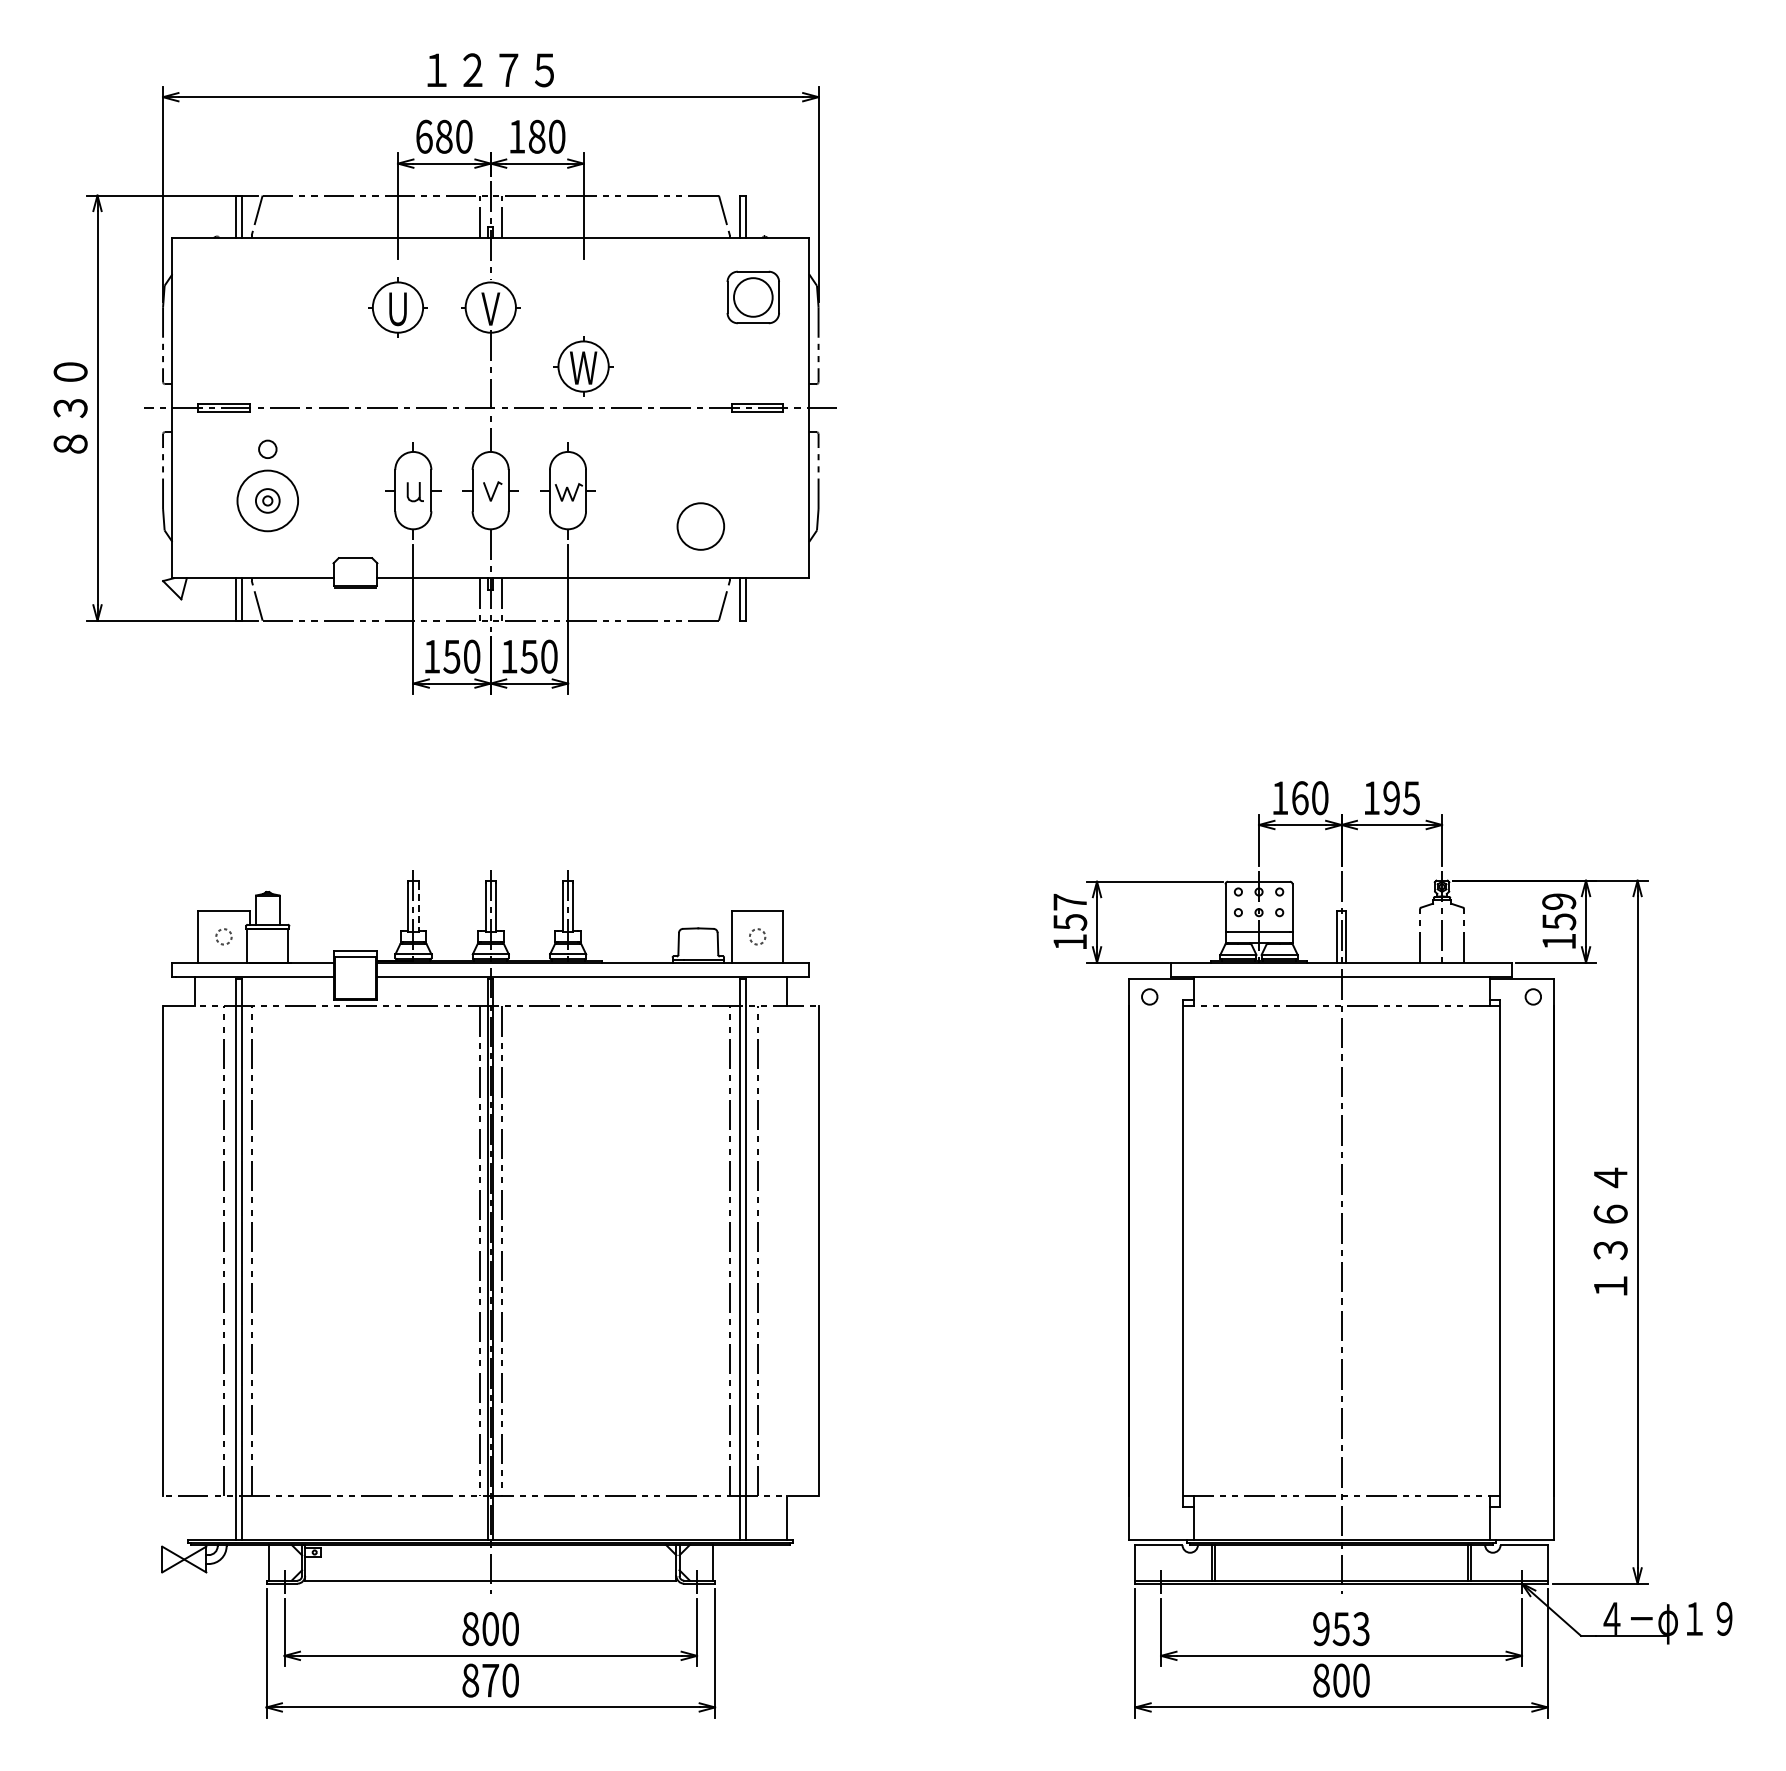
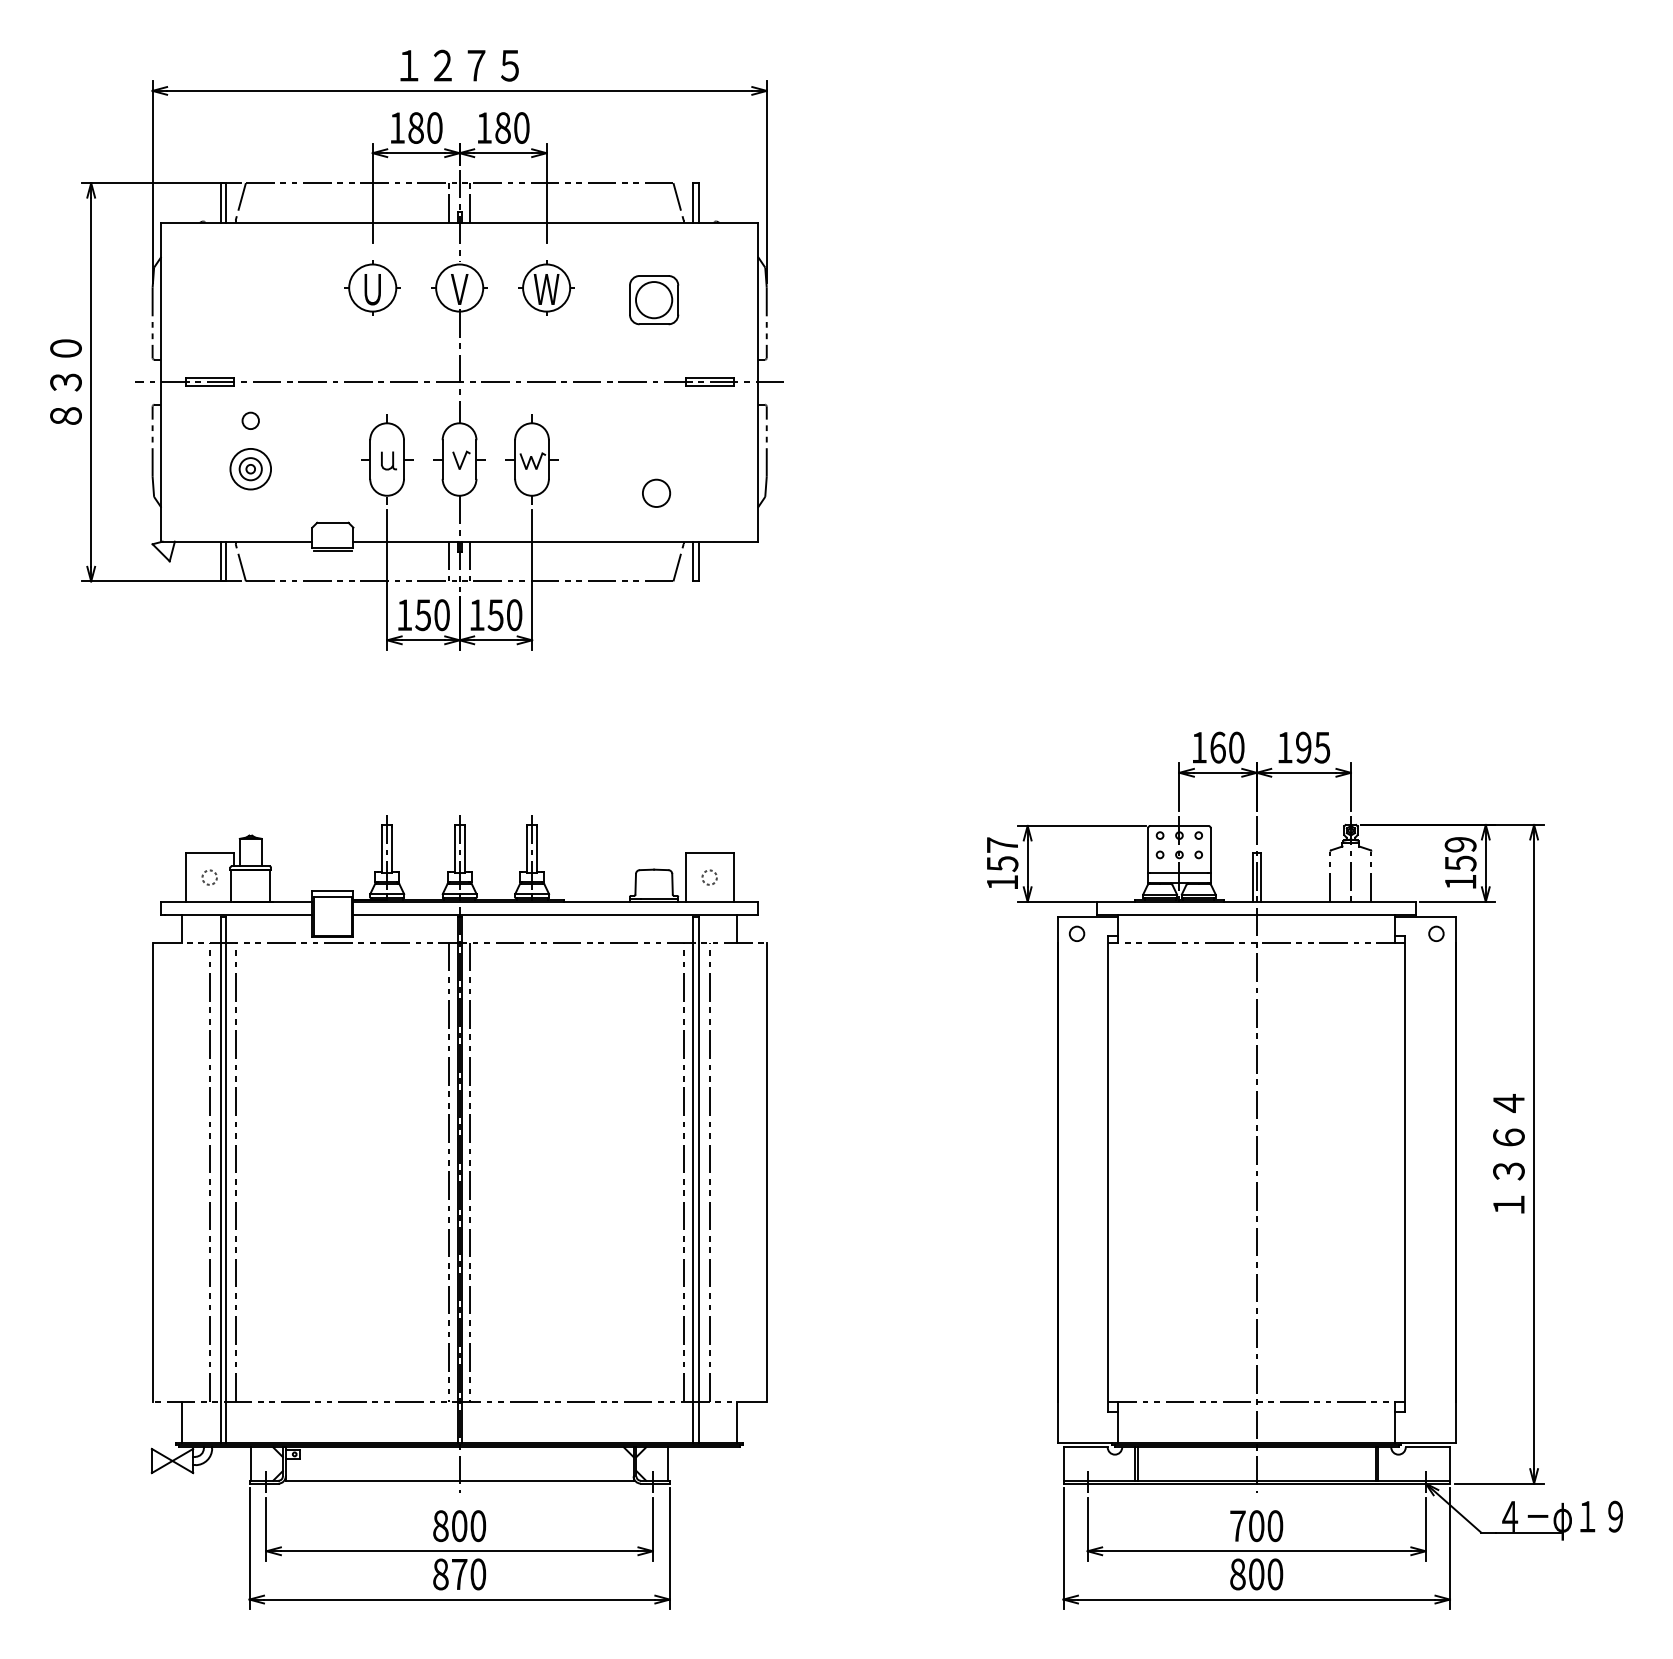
text: (424, 136) -> (397, 127), 680 -> 180
part: (752, 297) -> (653, 300), moved
part: (583, 366) -> (546, 287), moved
circle: (267, 500) -> (250, 468), size x0.71
circle: (700, 526) -> (656, 493), size x0.62
line: (418, 908) -> (391, 851), dashed -> solid
line: (194, 1518) -> (182, 1422), added
text: (1341, 1629) -> (1256, 1526), 953 -> 700

